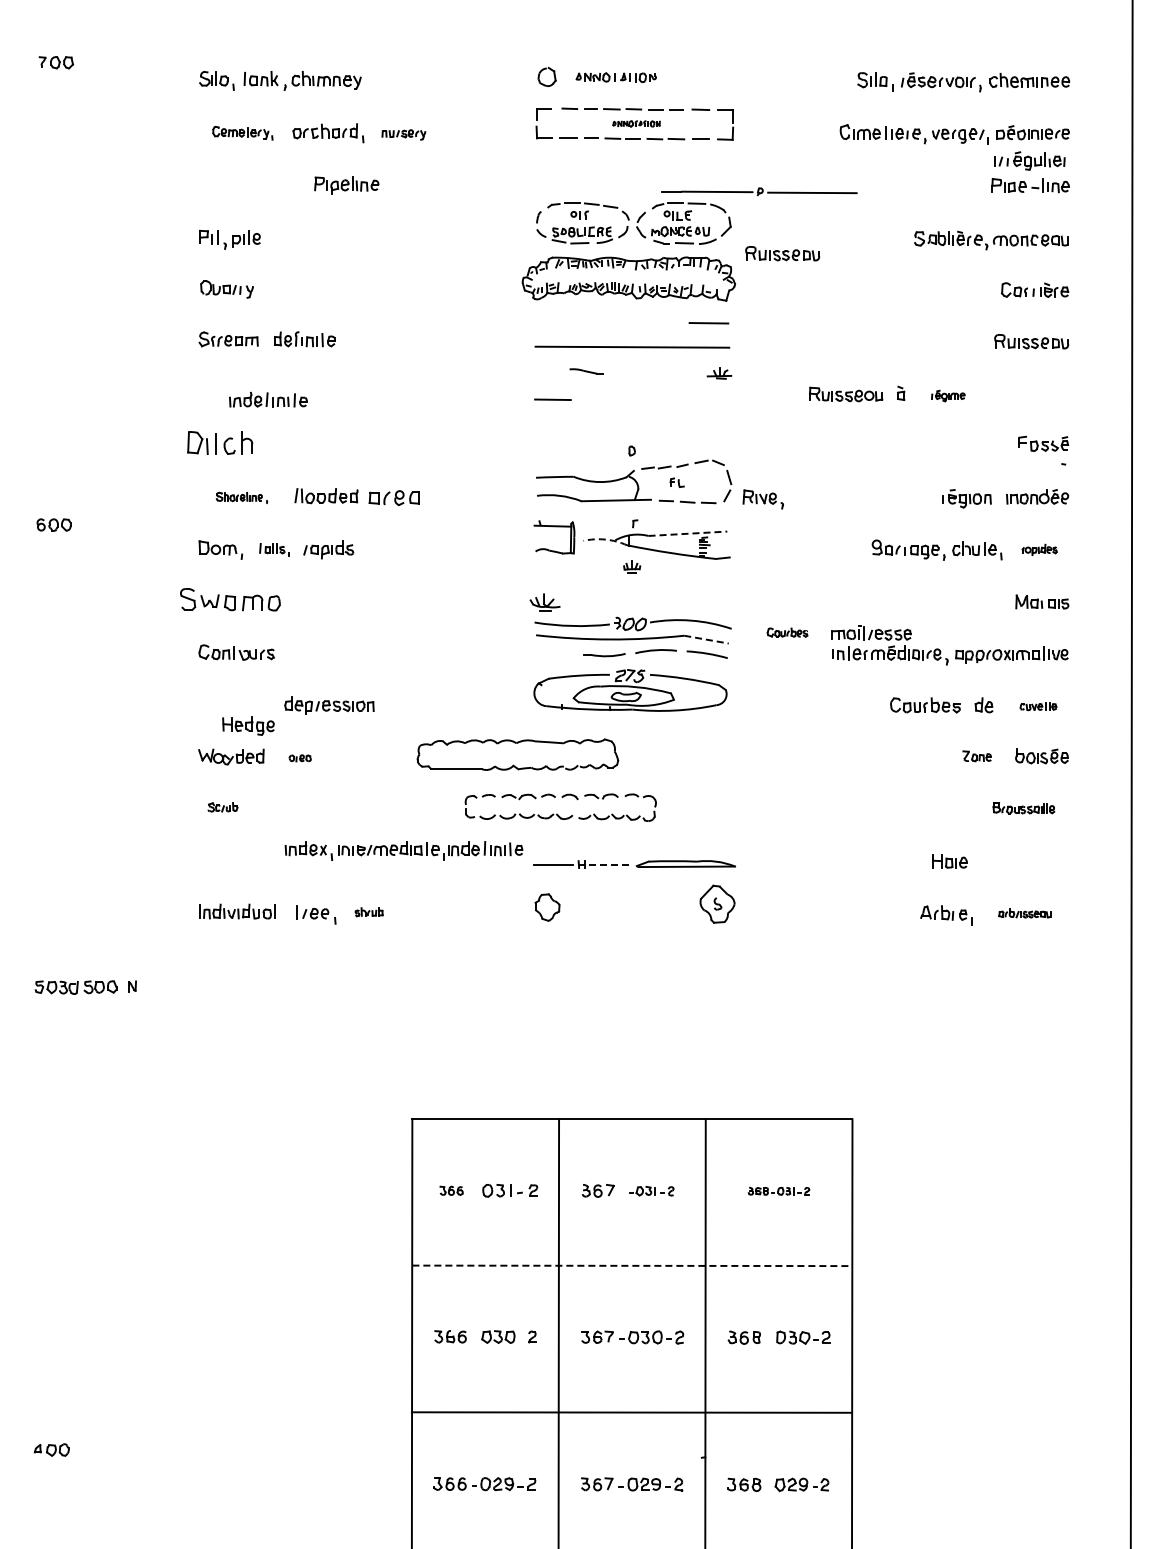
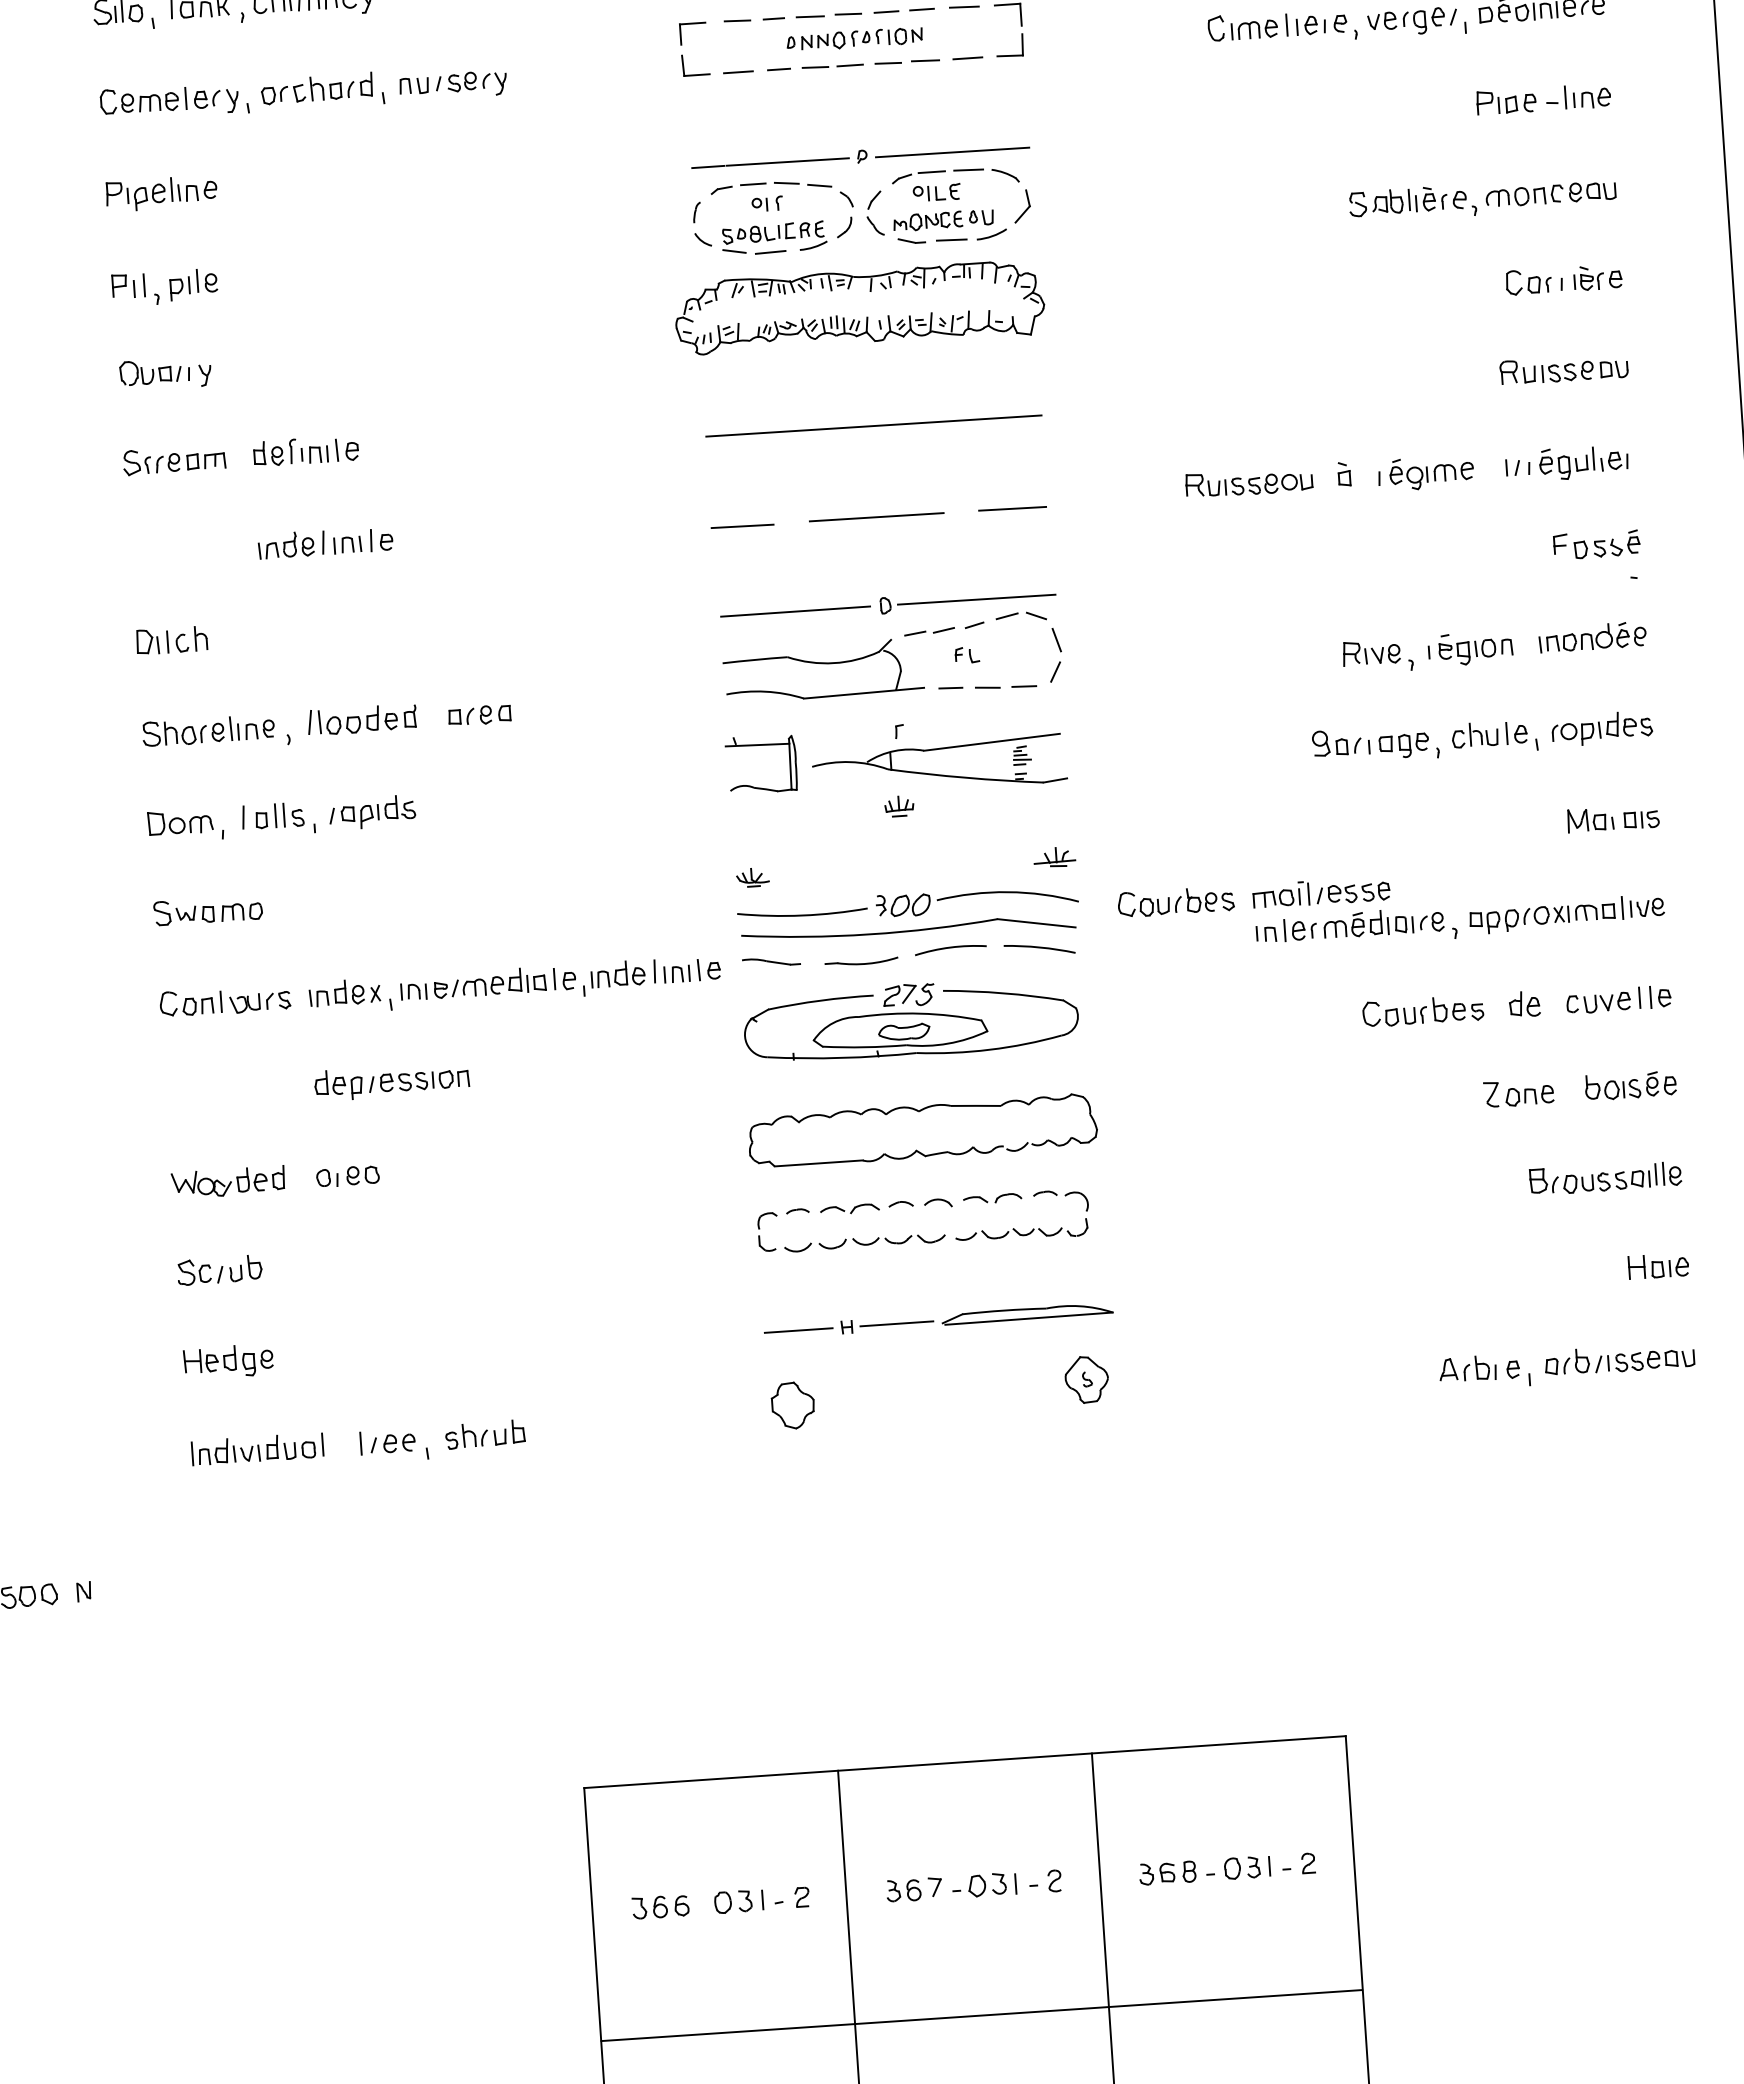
part: (636, 123) -> (854, 38), size x1.67
part: (242, 133) -> (174, 102), size x1.43
part: (403, 134) -> (452, 84), size x1.43
part: (1029, 160) -> (1566, 462), moved
part: (346, 185) -> (161, 193), moved
part: (759, 191) -> (860, 156), moved
part: (782, 253) -> (1122, 246), removed
line: (708, 323) -> (1011, 509), moved
part: (586, 371) -> (771, 961), moved
part: (719, 373) -> (1054, 857), moved
part: (948, 395) -> (1426, 472), size x1.67
part: (268, 399) -> (325, 542), moved
line: (630, 399) -> (876, 516), added
part: (219, 442) -> (170, 639), size x0.62
line: (580, 450) -> (796, 610), added
line: (684, 450) -> (976, 598), added
part: (241, 497) -> (215, 732), size x1.67
part: (393, 498) -> (478, 715), size x0.71
part: (762, 499) -> (1376, 656), moved
line: (688, 533) -> (992, 741), dashed -> solid
arc: (605, 539) -> (850, 761), dashed -> solid
part: (274, 549) -> (278, 818), size x1.43
part: (1039, 549) -> (1602, 728), size x1.67
part: (230, 599) -> (208, 909), size x0.62
part: (544, 601) -> (751, 876), size x0.62
part: (787, 632) -> (1175, 901), size x1.67
line: (706, 639) -> (1036, 923), dashed -> solid
part: (1038, 706) -> (1618, 999), size x1.67
part: (248, 725) -> (228, 1360), moved
part: (976, 756) -> (1517, 1093), size x1.43
part: (299, 758) -> (346, 1176), size x1.67
part: (513, 764) -> (916, 1148), moved
part: (222, 807) -> (218, 1270), size x1.67
part: (1023, 808) -> (1605, 1178), size x1.43
part: (557, 813) -> (918, 1233), moved
part: (403, 850) -> (514, 984), moved
part: (949, 861) -> (1657, 1266), moved
line: (610, 864) -> (897, 1323), dashed -> solid
part: (717, 903) -> (1086, 1378), size x0.71
part: (368, 911) -> (483, 1433), size x1.67
part: (1024, 913) -> (1619, 1359), size x1.67
part: (451, 1190) -> (660, 1906), size x1.43
part: (651, 1191) -> (1006, 1884), size x1.43
part: (778, 1191) -> (1226, 1869), size x1.67
line: (632, 1265) -> (982, 2014), dashed -> solid

